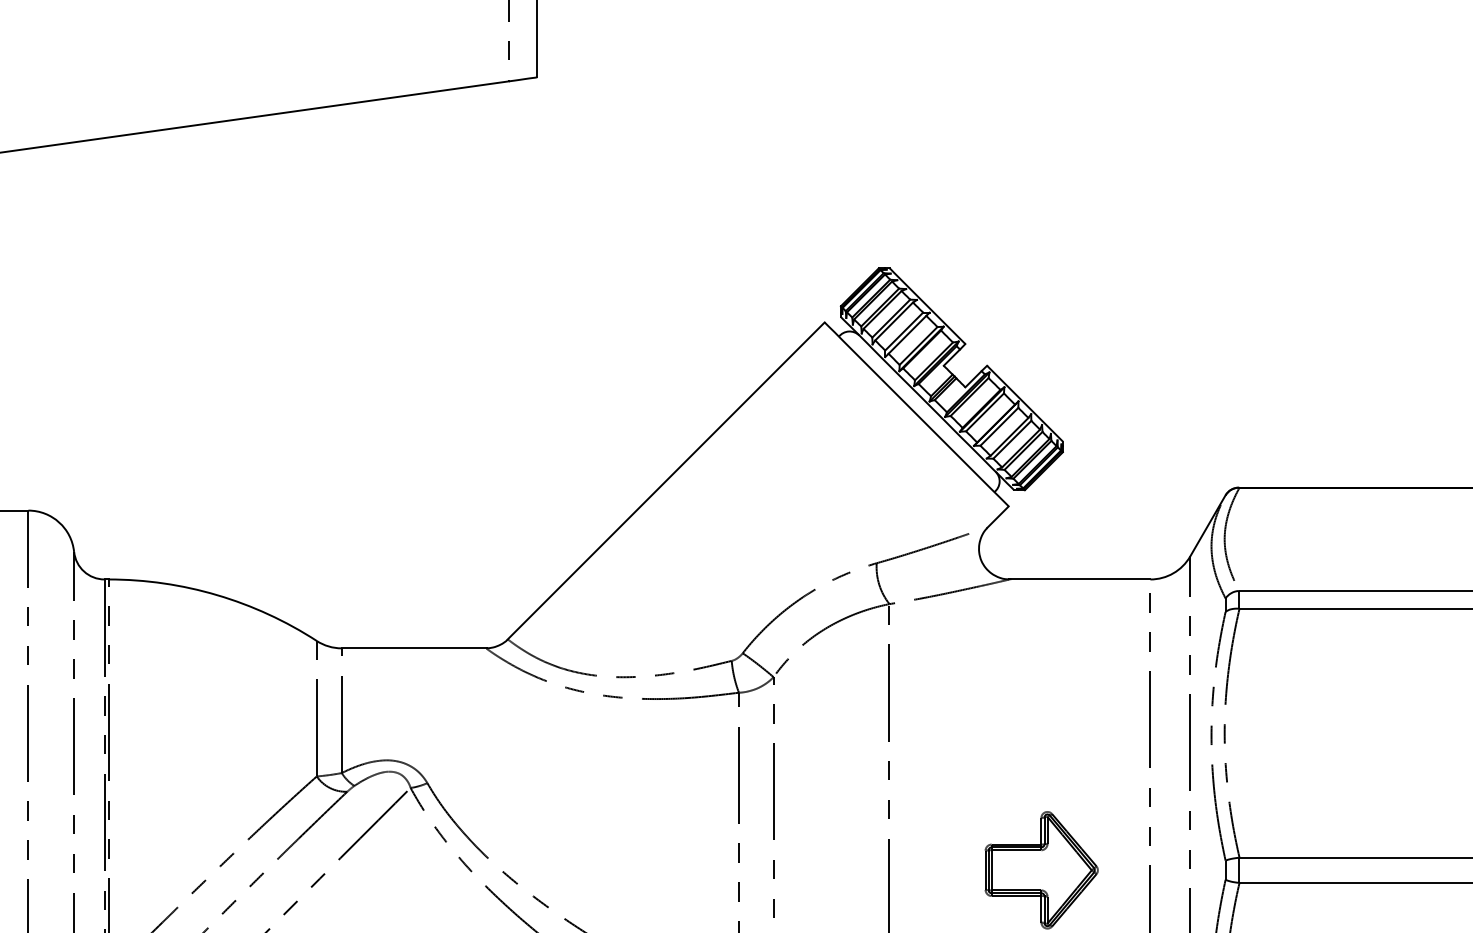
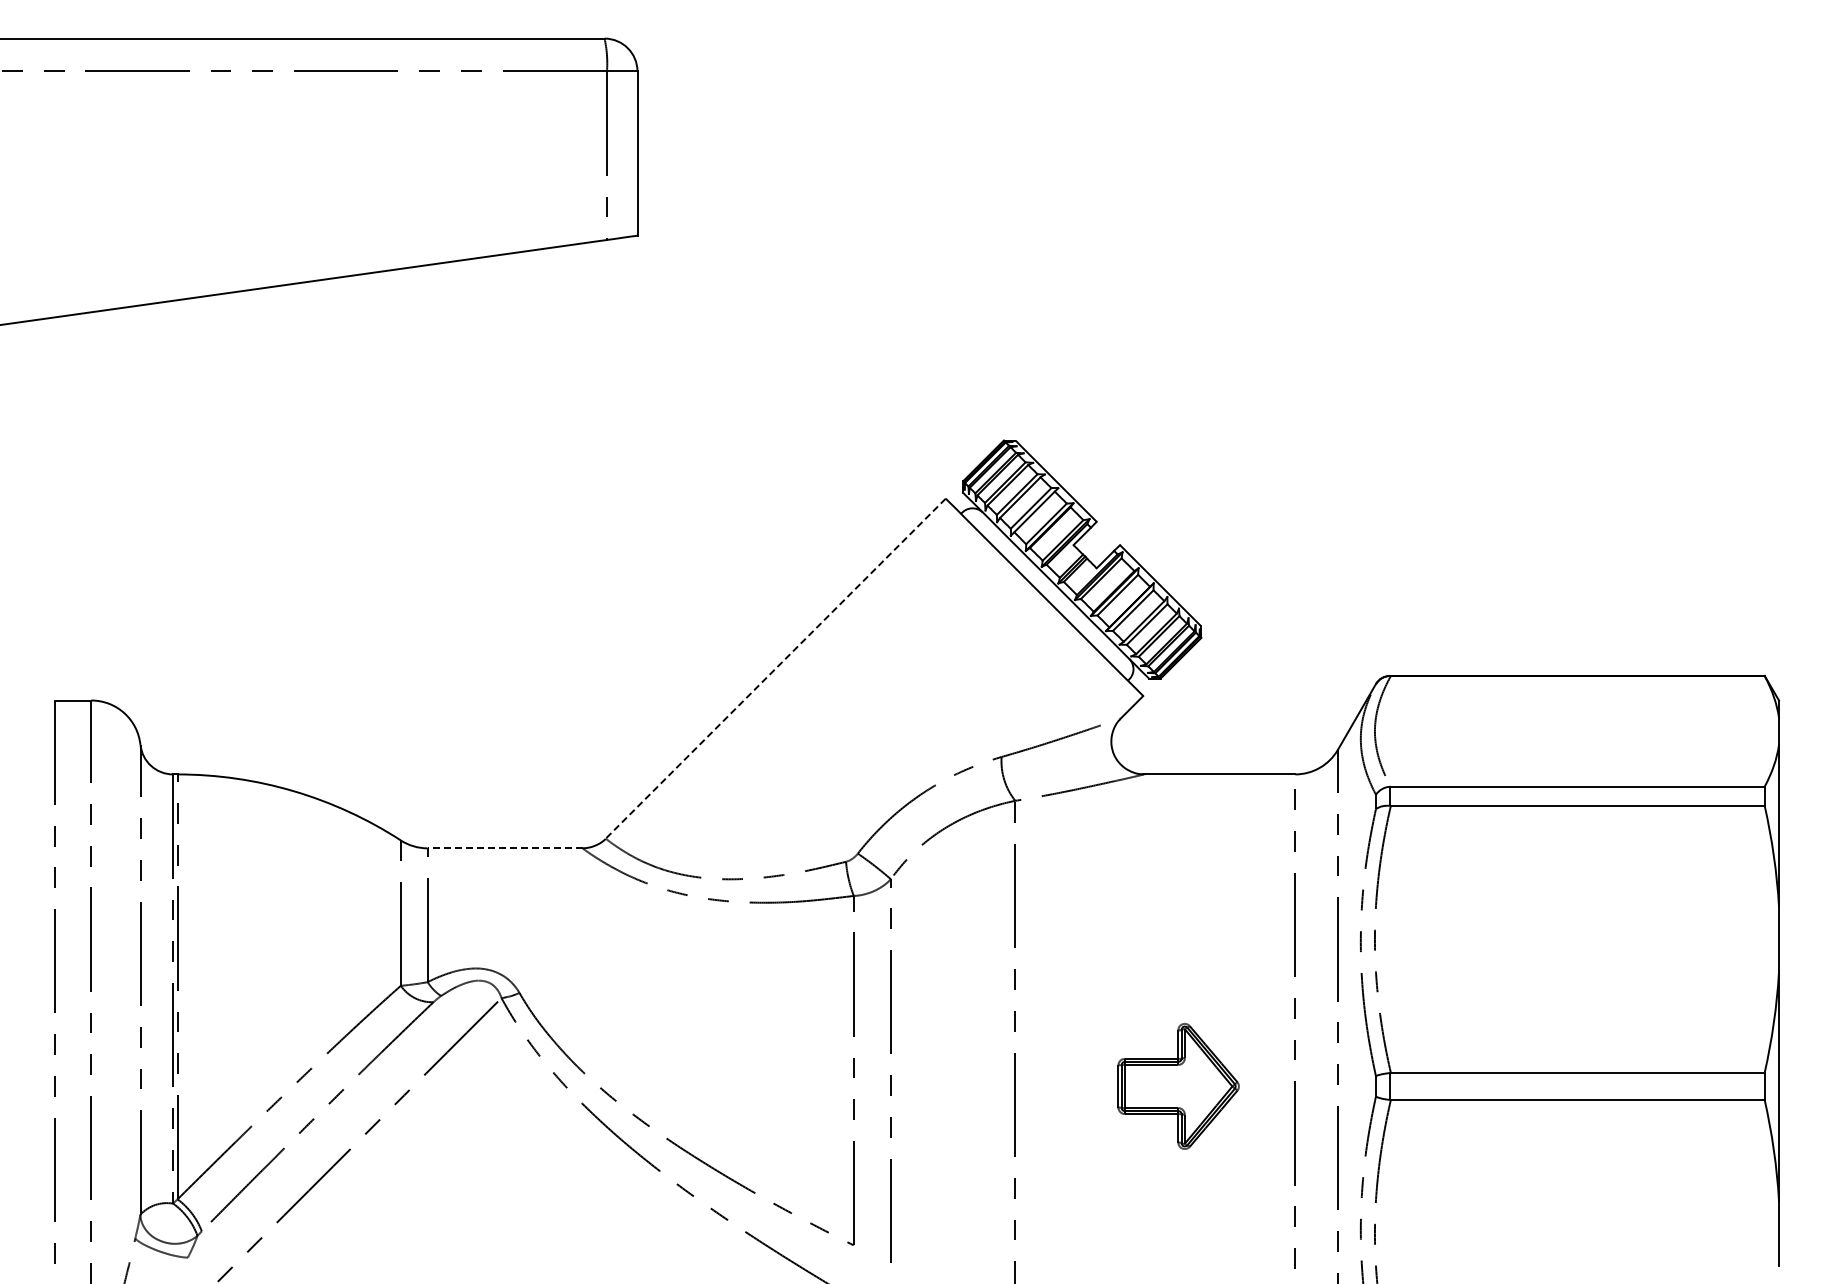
line: (665, 481) -> (775, 669), solid -> dashed
line: (414, 648) -> (505, 848), solid -> dashed

